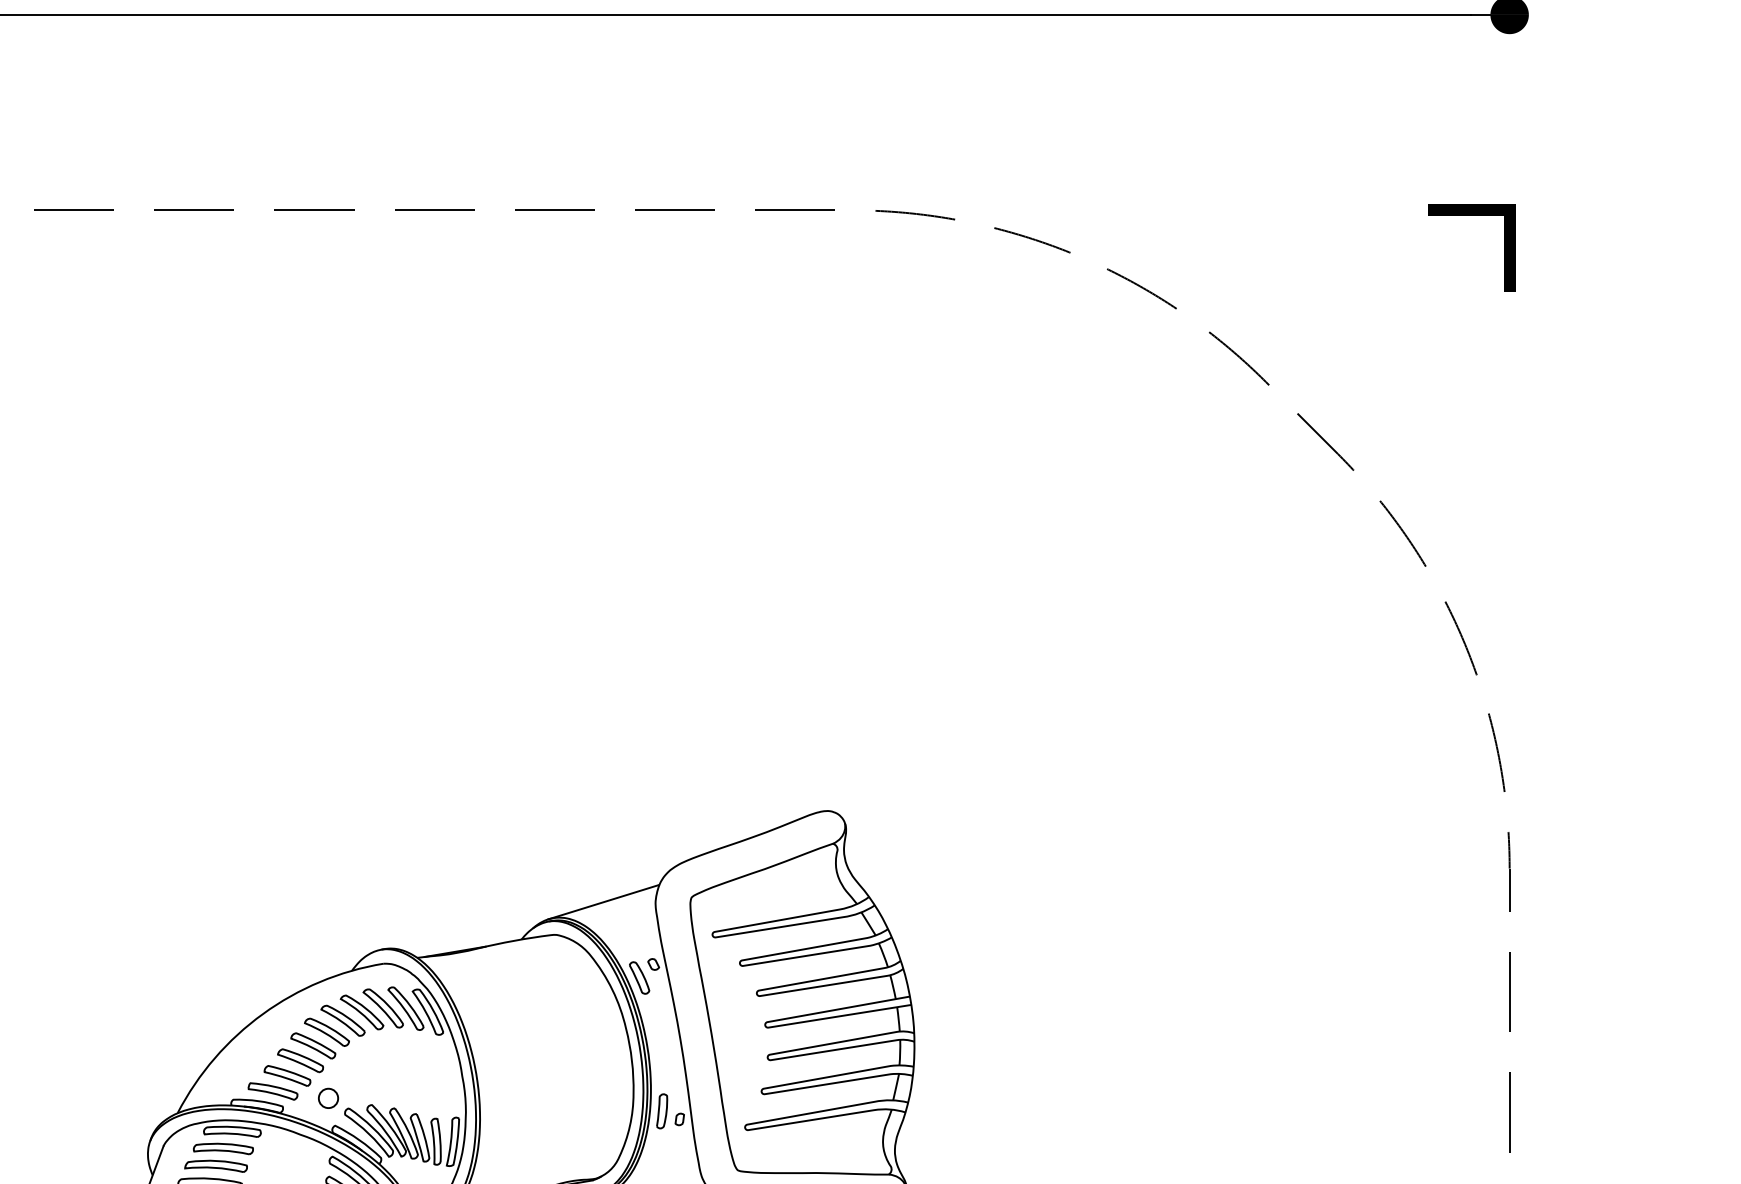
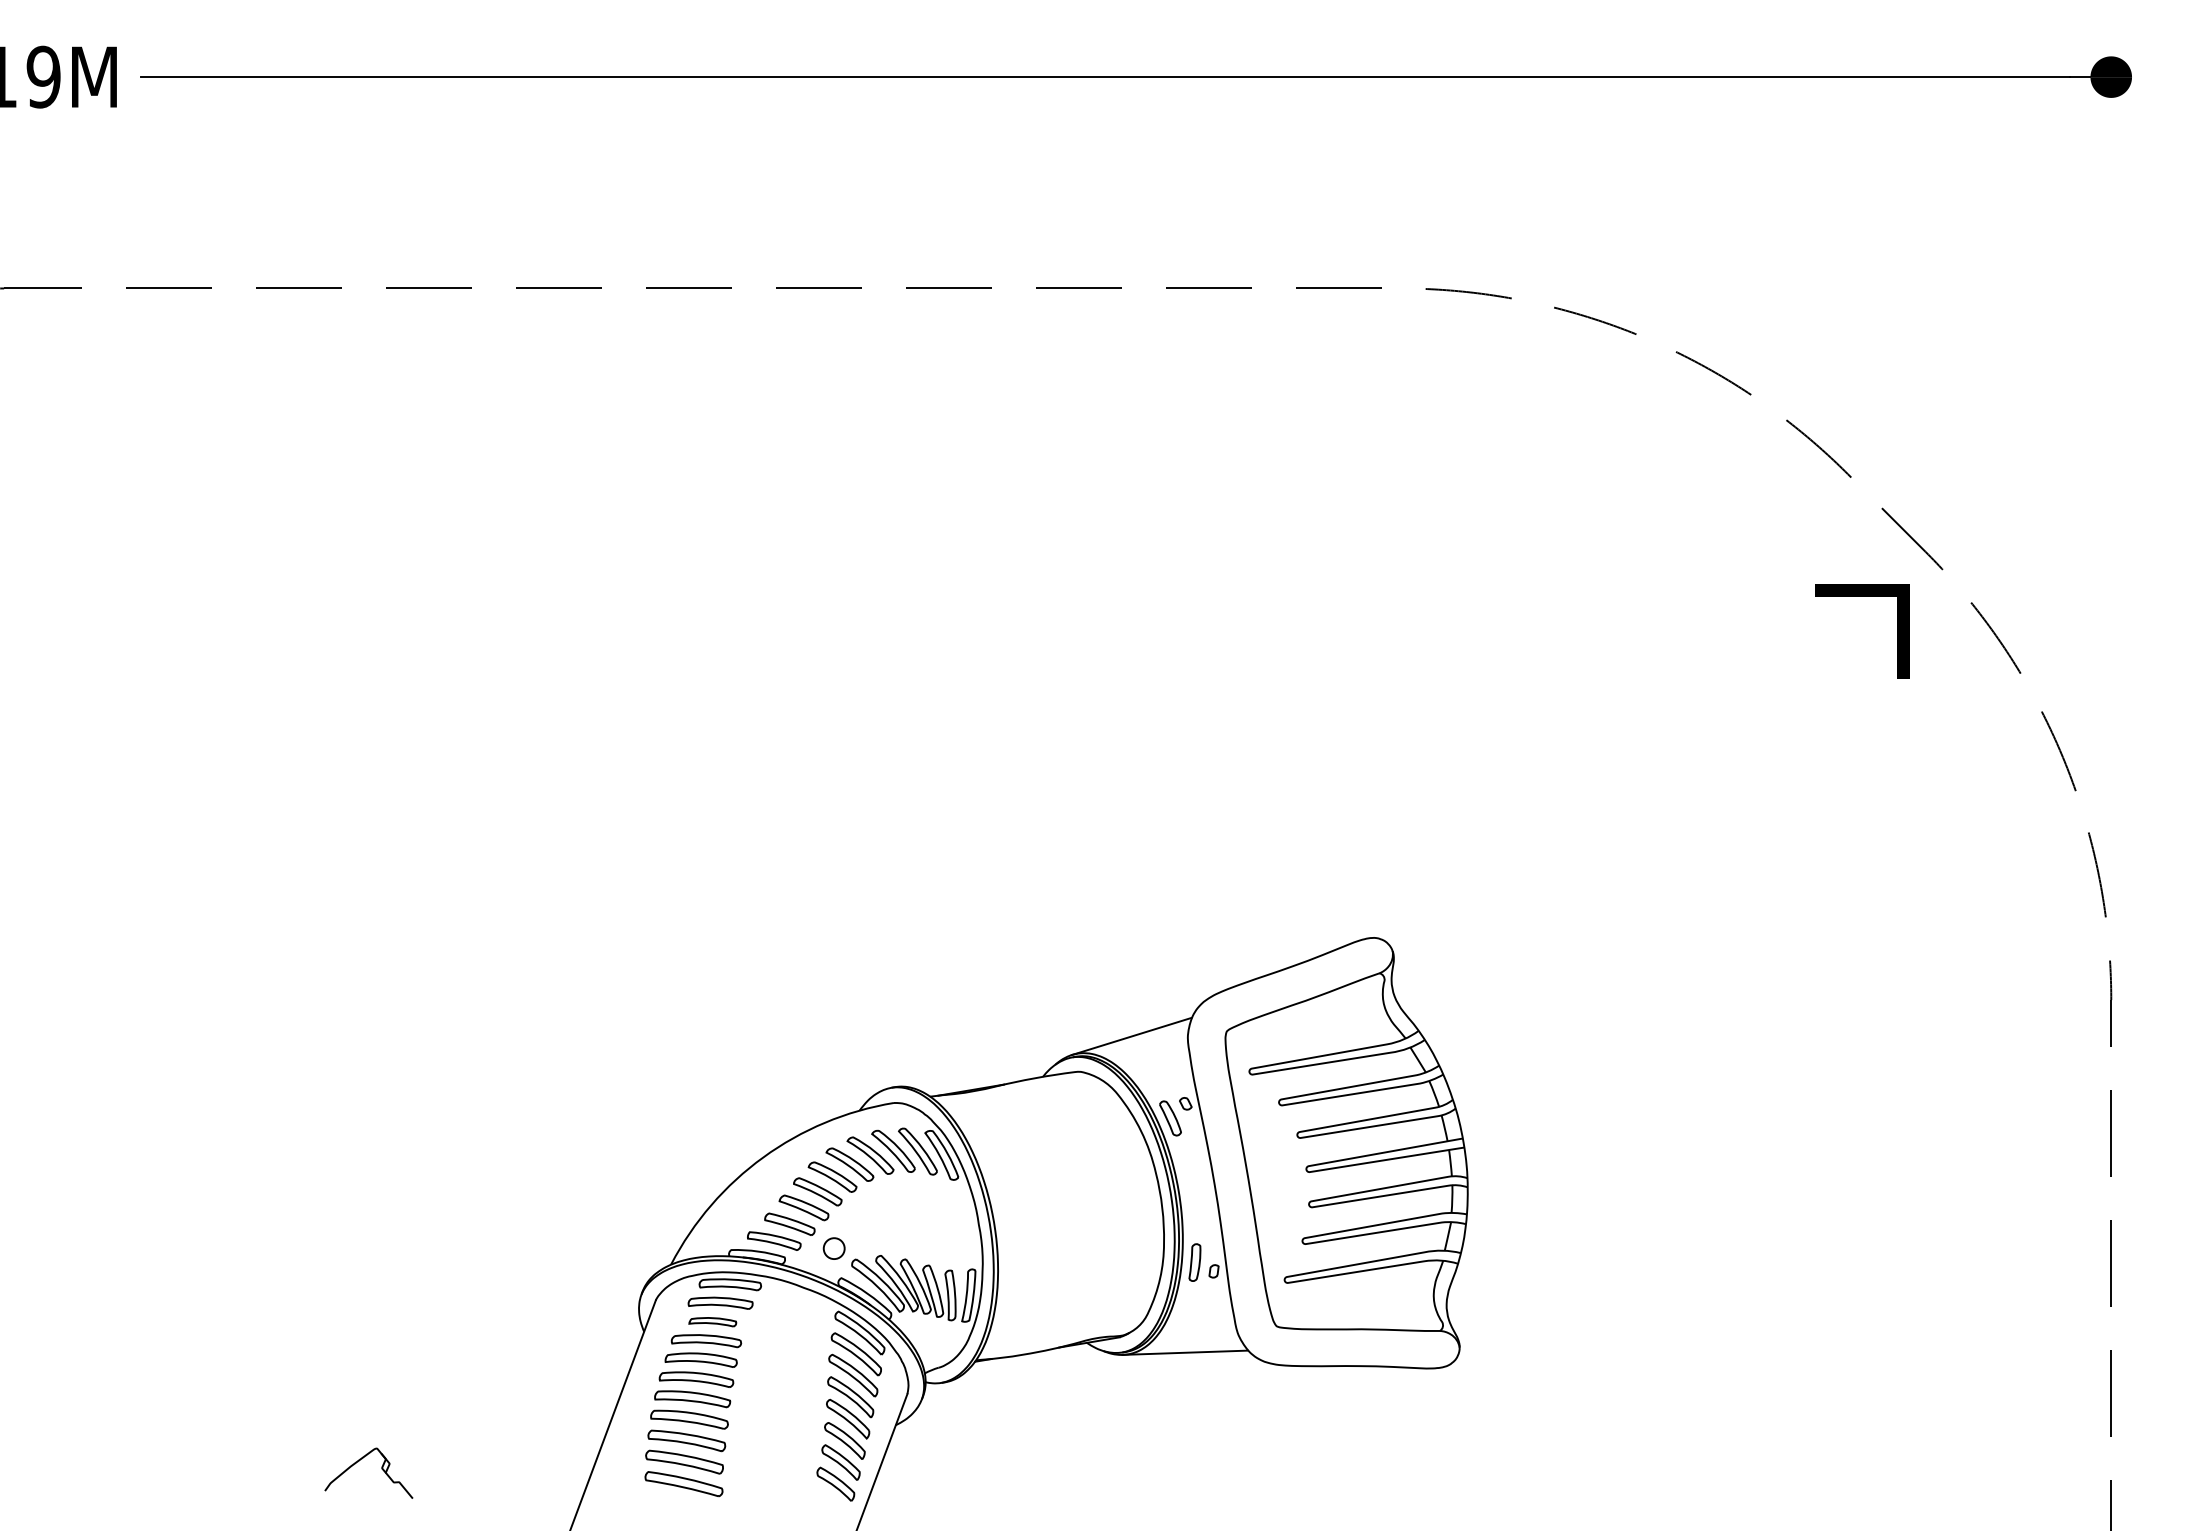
line: (1471, 215) -> (1862, 596), moved
part: (215, 1166) -> (712, 1322), size x0.7

